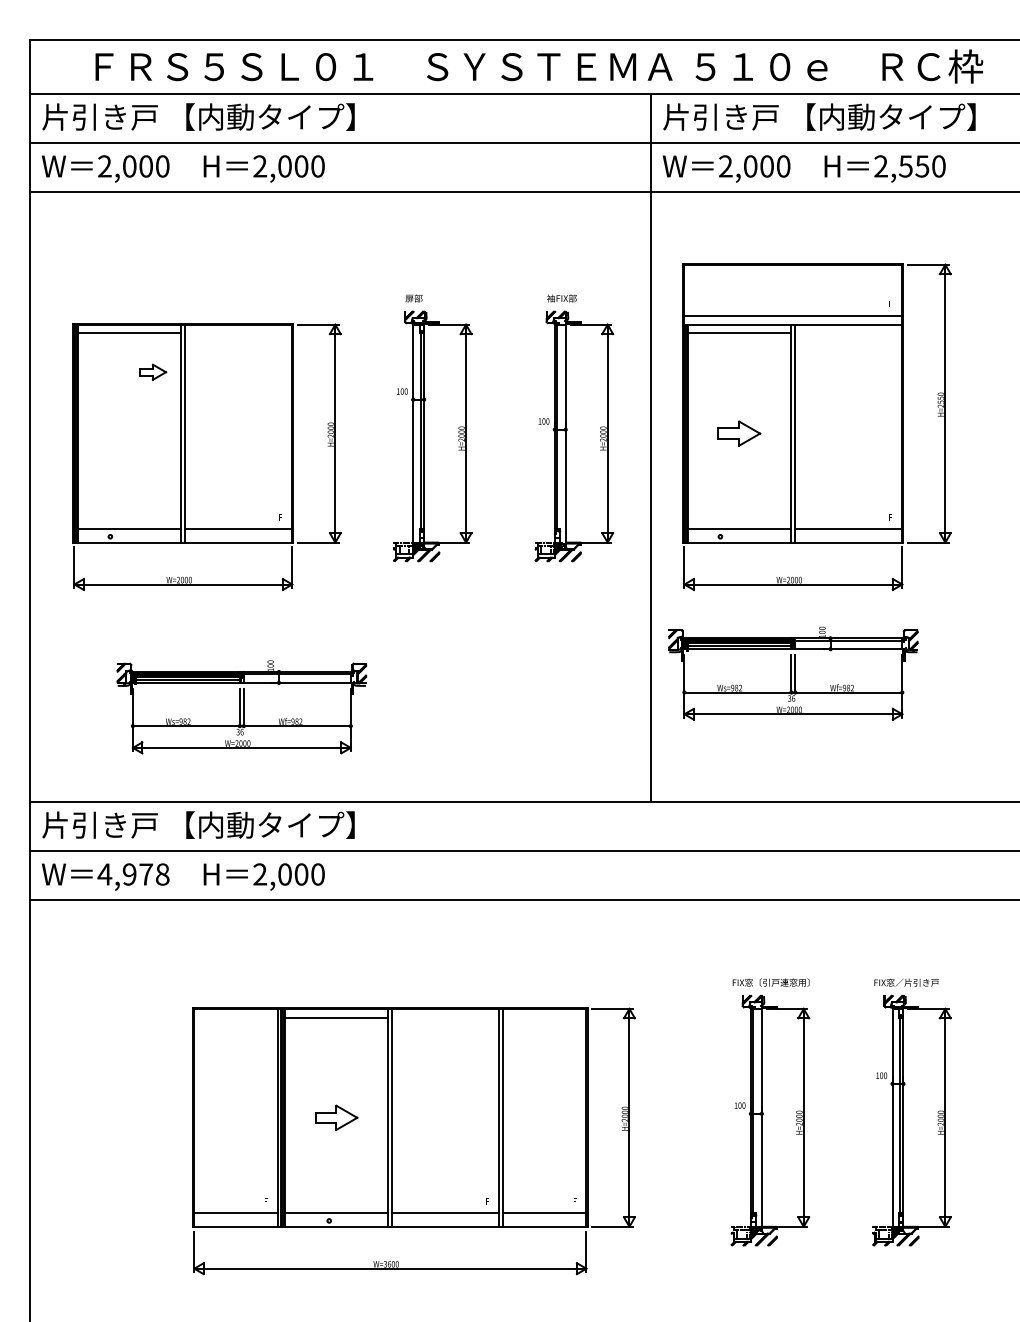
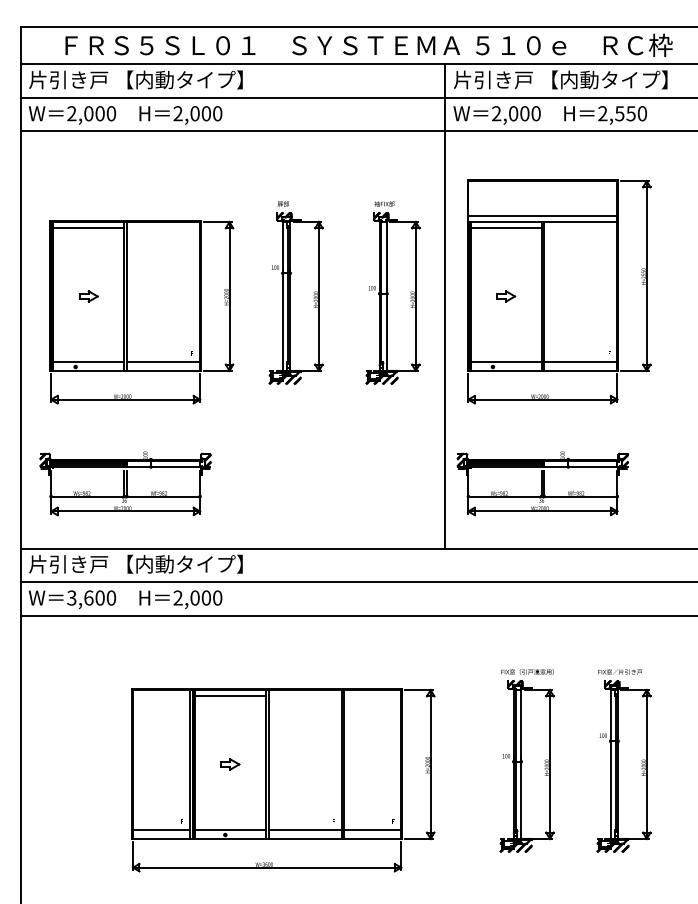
part: (152, 372) -> (88, 296), moved
part: (740, 433) -> (506, 296), size x0.62
part: (792, 673) -> (542, 483), moved
part: (241, 707) -> (125, 483), moved
text: (133, 873) -> (91, 597), 4,978 -> 3,600
part: (336, 1117) -> (230, 764), size x0.62

